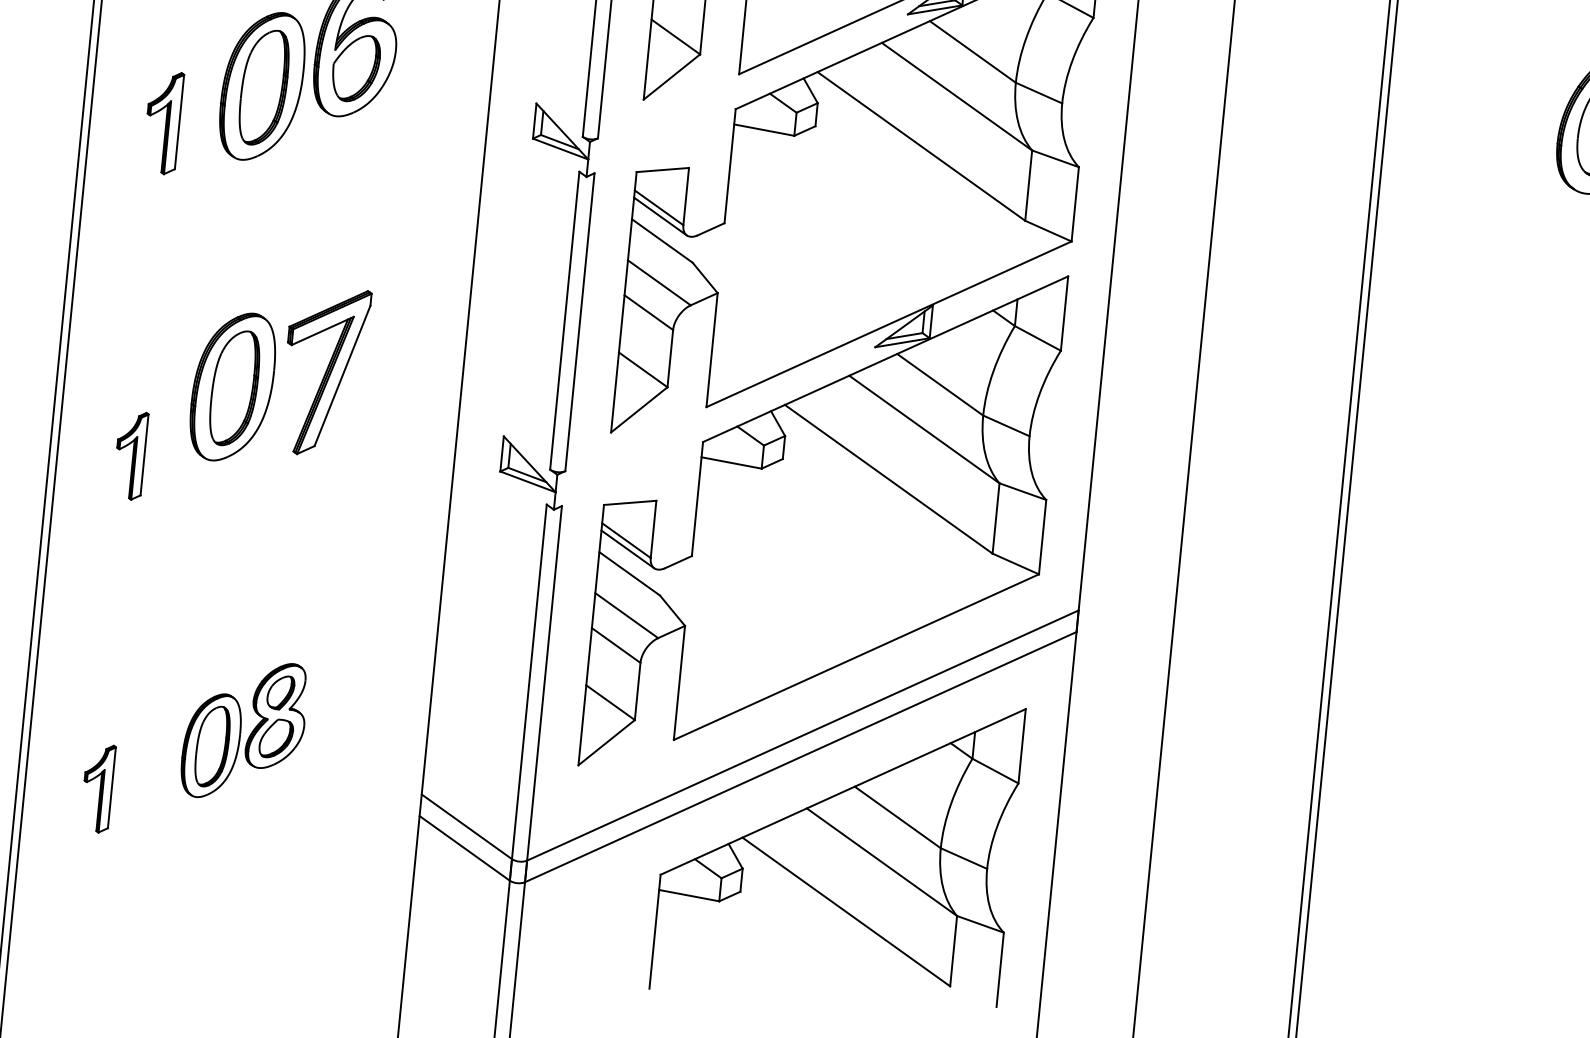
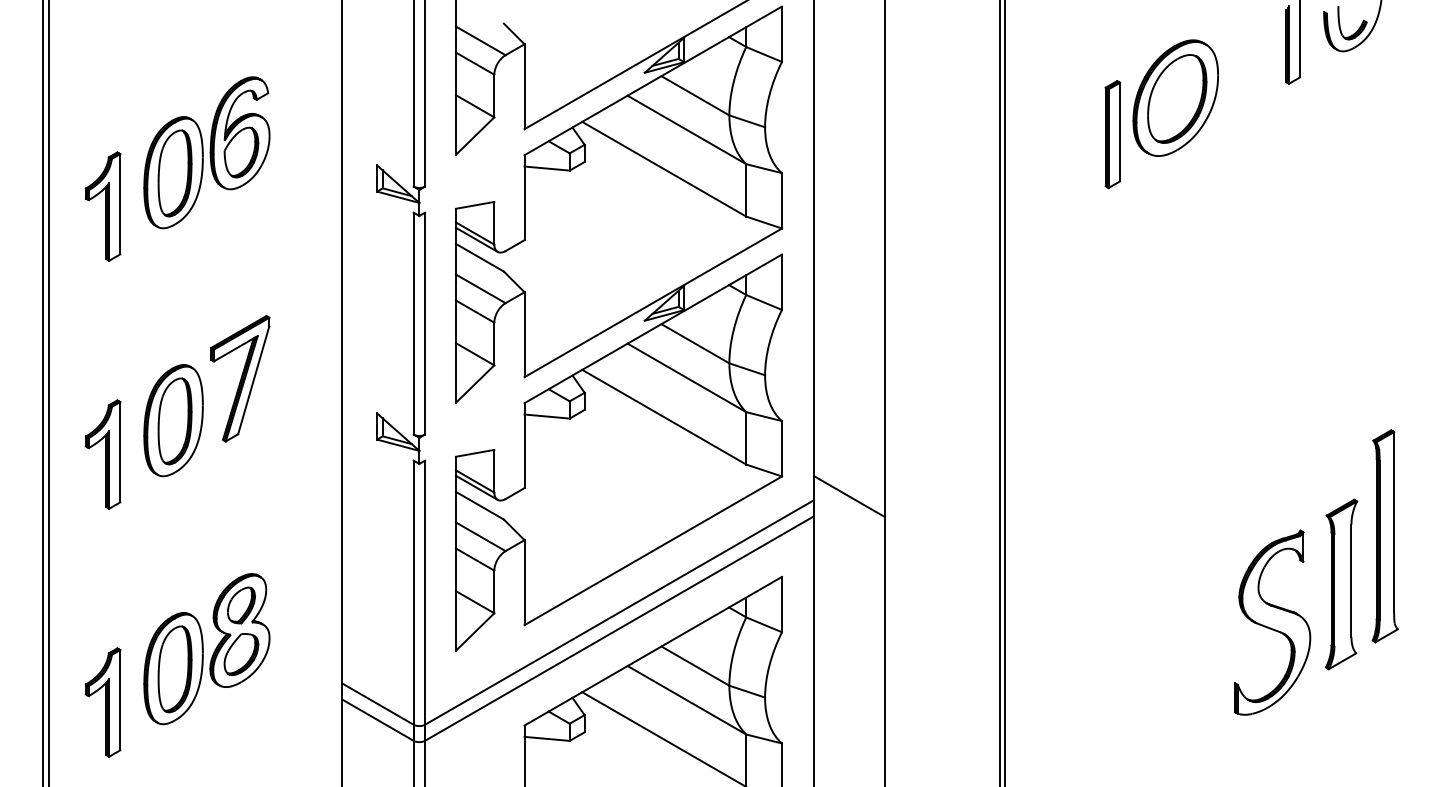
part: (162, 122) -> (102, 206), size x1.43
part: (1527, 158) -> (1112, 134), added
part: (232, 386) -> (173, 420), moved
part: (129, 455) -> (102, 454), size x1.67
line: (1126, 610) -> (849, 496), added
part: (243, 730) -> (206, 649), size x1.43
part: (97, 788) -> (102, 702), size x1.67

